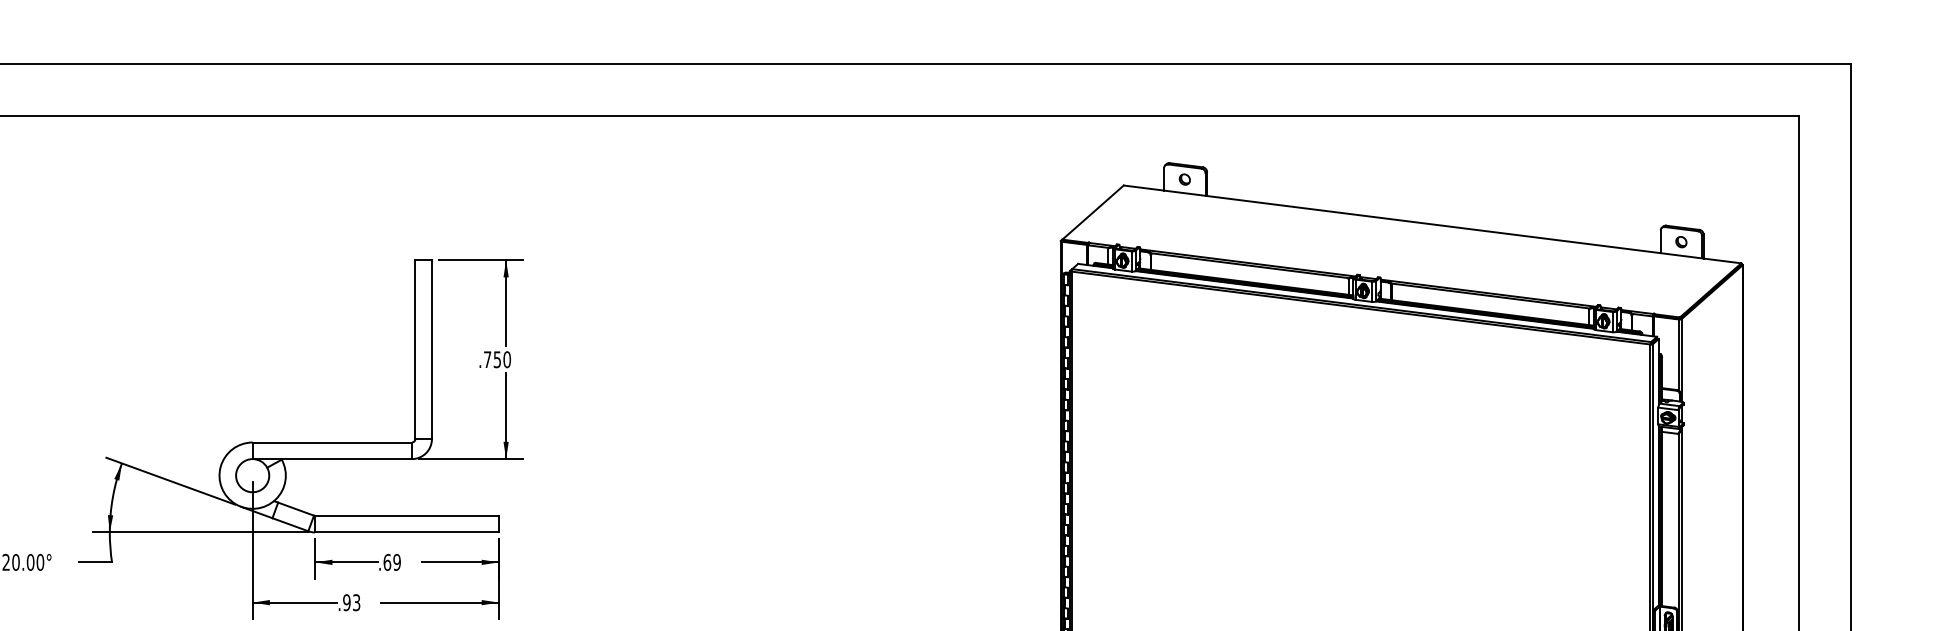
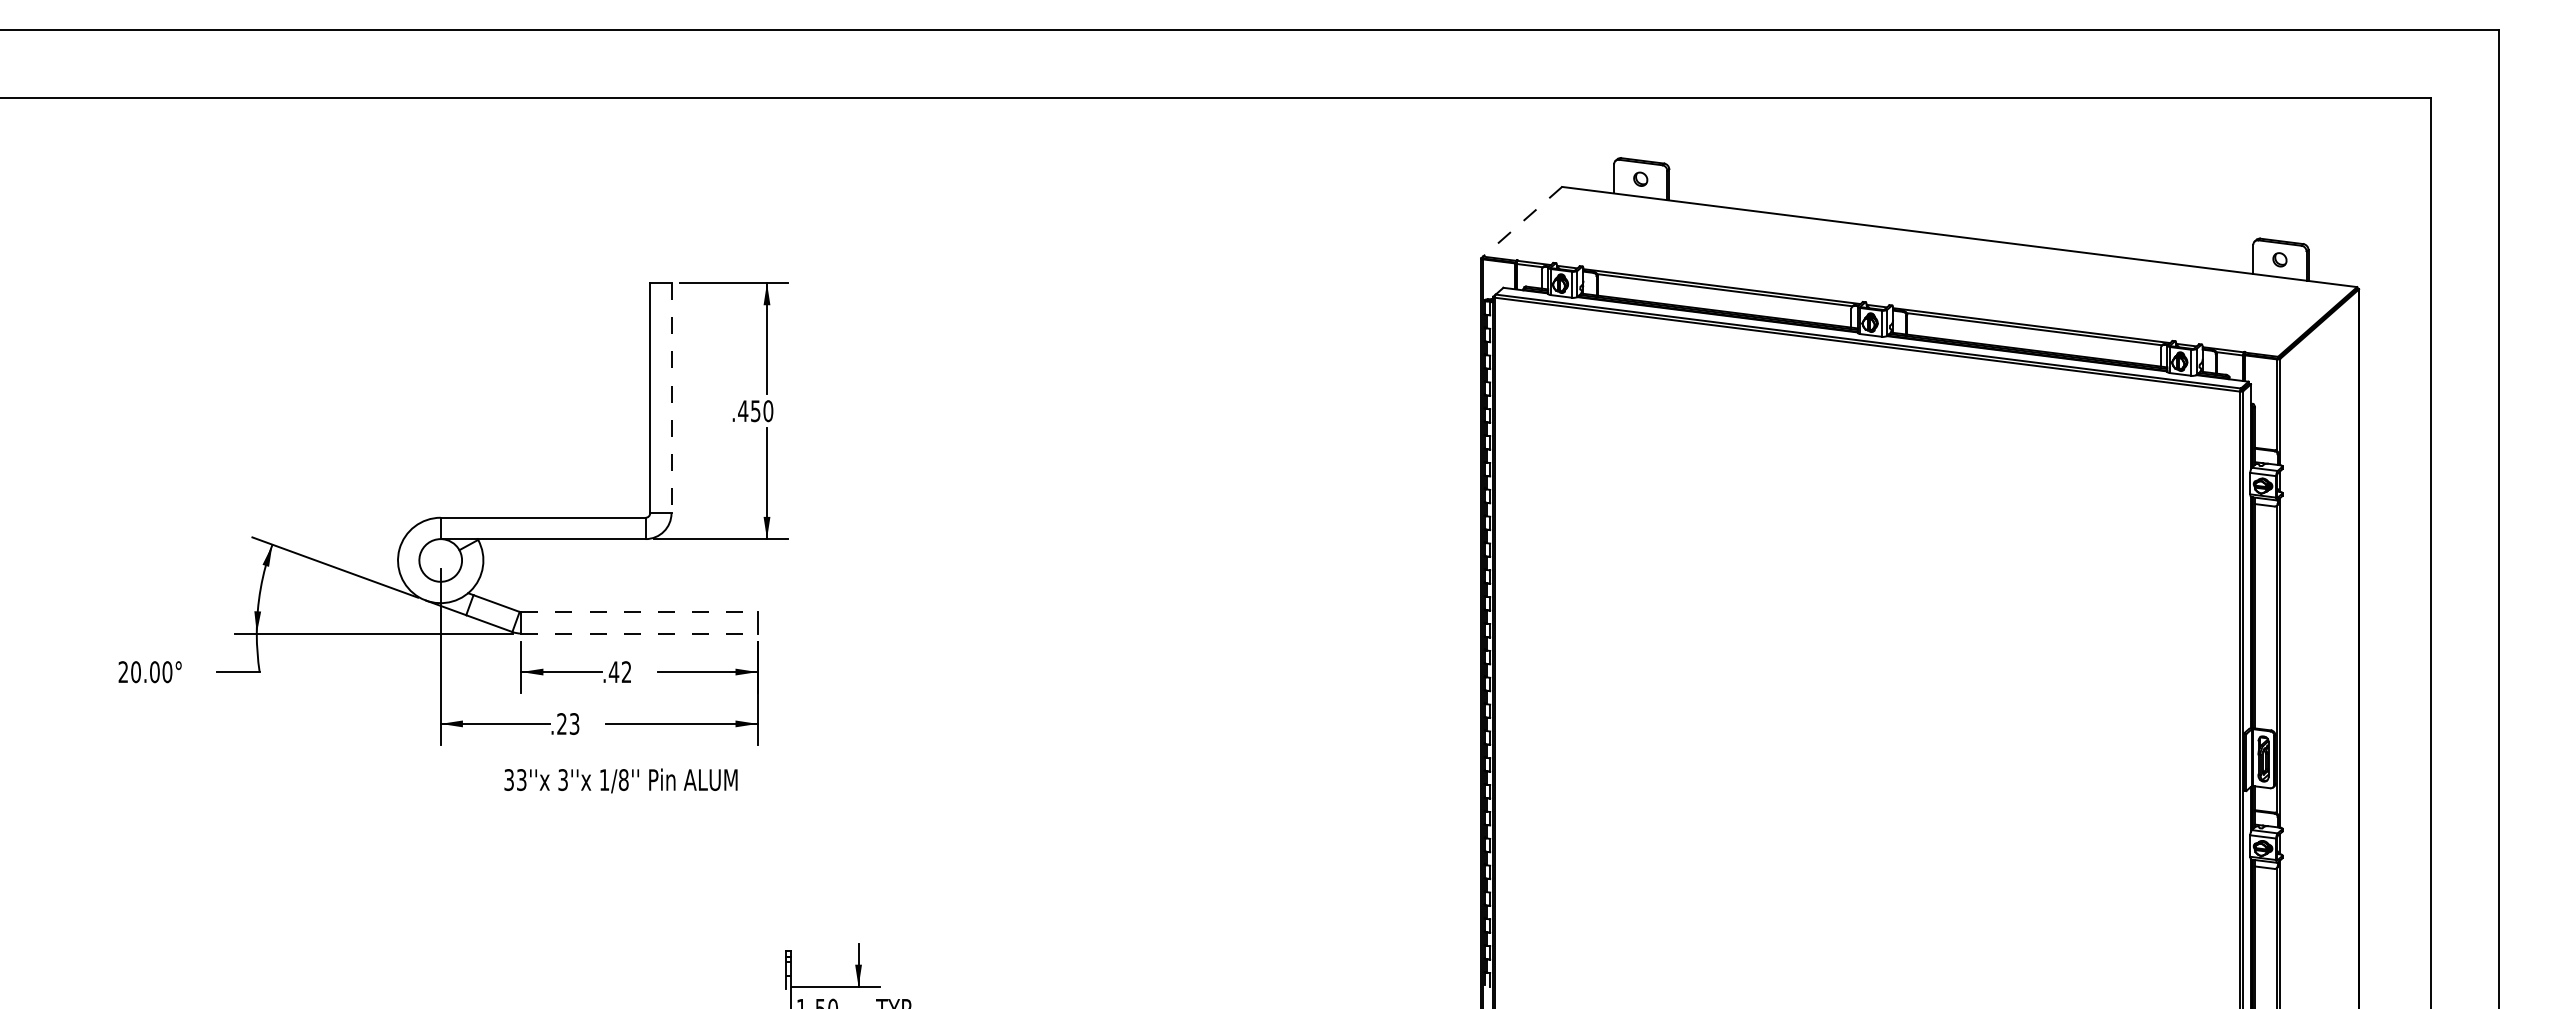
line: (1093, 212) -> (1522, 221), solid -> dashed
line: (431, 349) -> (671, 398), solid -> dashed
text: (487, 359) -> (743, 410), .750 -> .450
line: (407, 516) -> (639, 612), solid -> dashed
line: (407, 532) -> (639, 633), solid -> dashed
text: (391, 562) -> (619, 672), .69 -> .42
text: (346, 602) -> (561, 723), .93 -> .23

